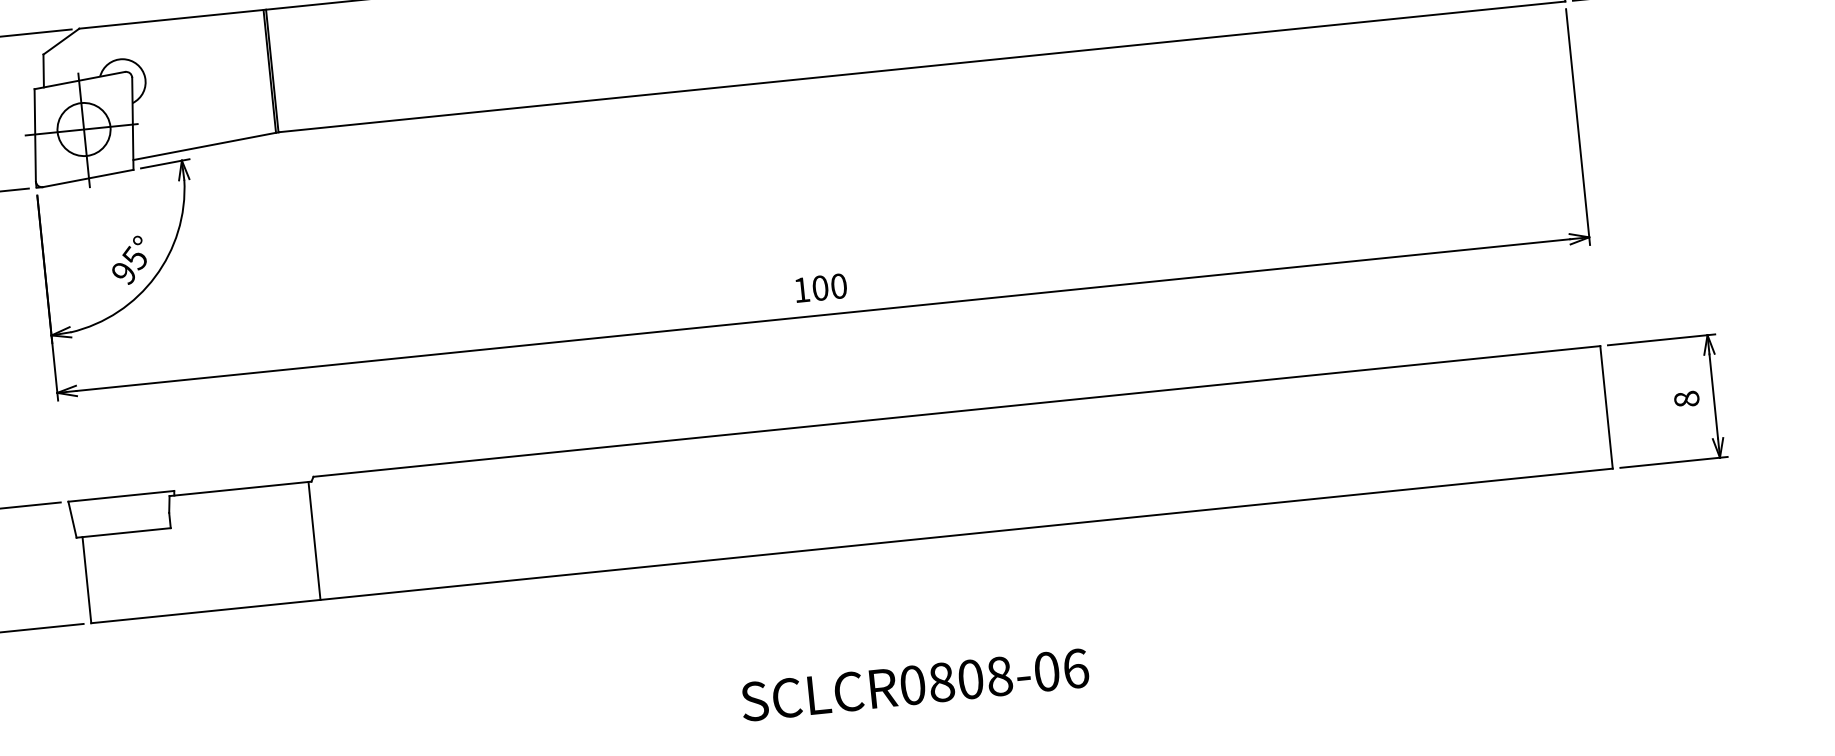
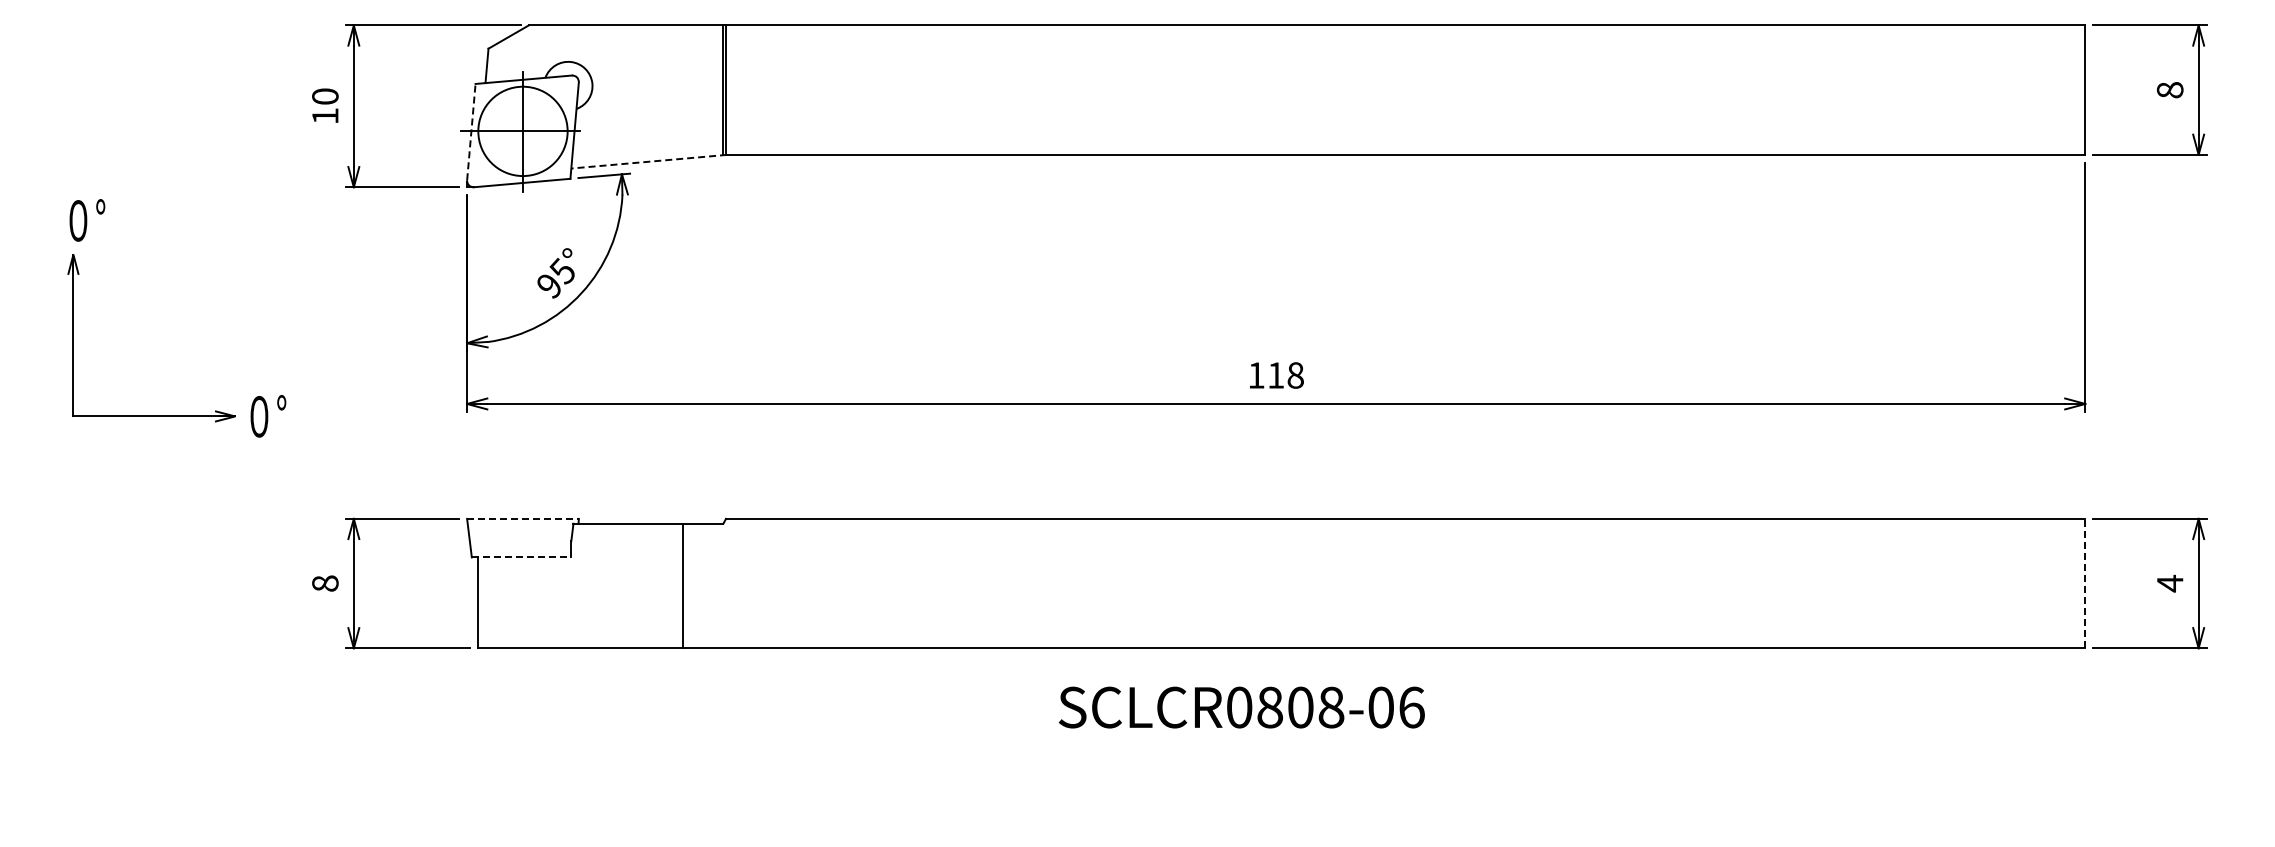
circle: (83, 129) -> (522, 131), size x1.6
line: (35, 134) -> (471, 131), solid -> dashed
line: (205, 145) -> (648, 161), solid -> dashed
text: (829, 287) -> (1285, 375), 100 -> 118
text: (1687, 399) -> (2170, 583), 8 -> 4
line: (1606, 407) -> (2085, 583), solid -> dashed
line: (120, 496) -> (522, 518), solid -> dashed
line: (123, 533) -> (521, 557), solid -> dashed
line: (314, 540) -> (683, 585), moved
text: (914, 685) -> (1241, 707), moved

